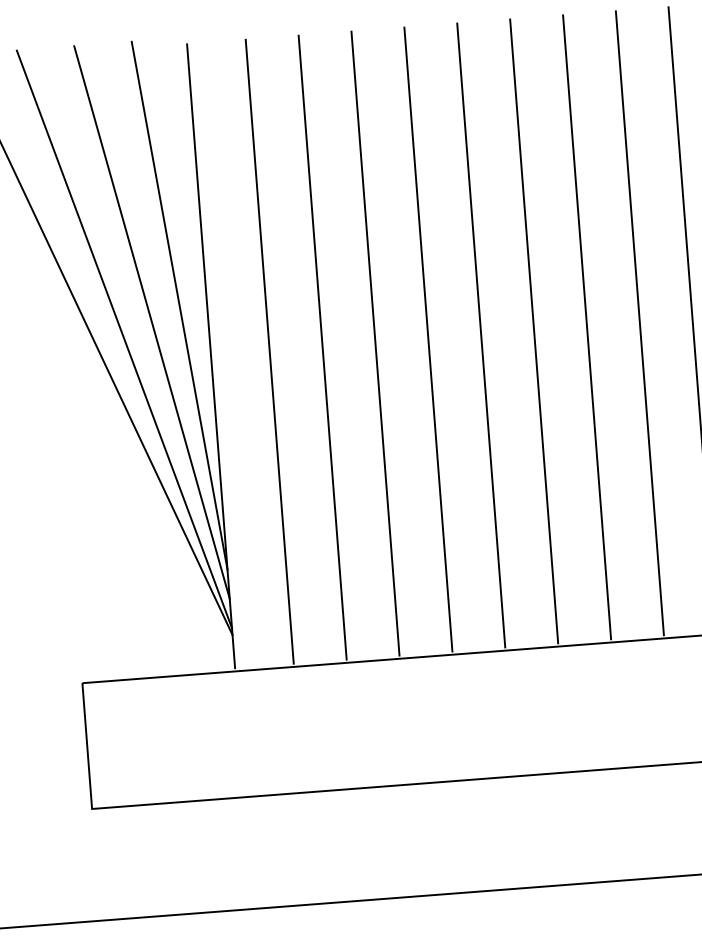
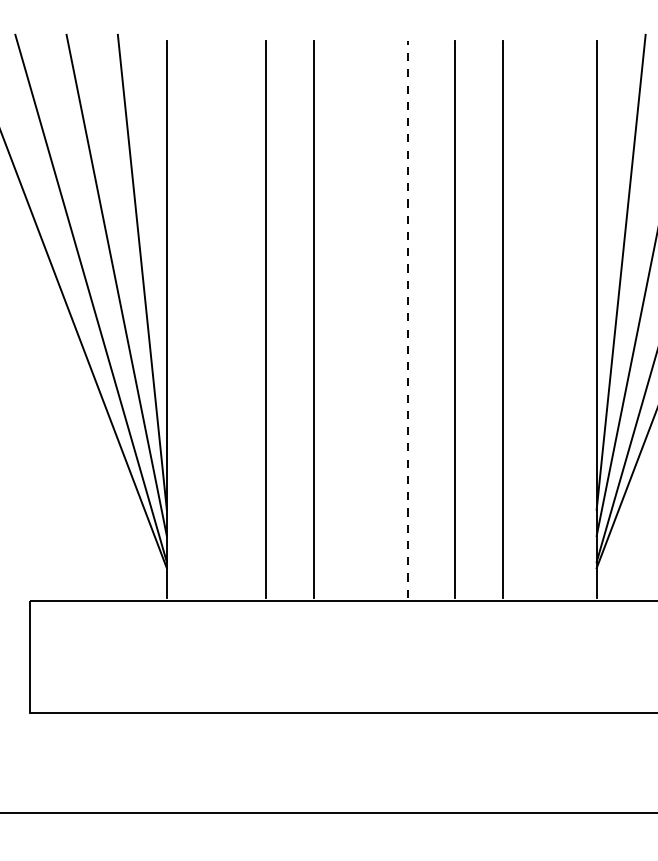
line: (639, 322) -> (549, 318), removed
line: (481, 335) -> (408, 319), solid -> dashed
line: (427, 338) -> (360, 318), removed
line: (269, 350) -> (219, 318), removed

